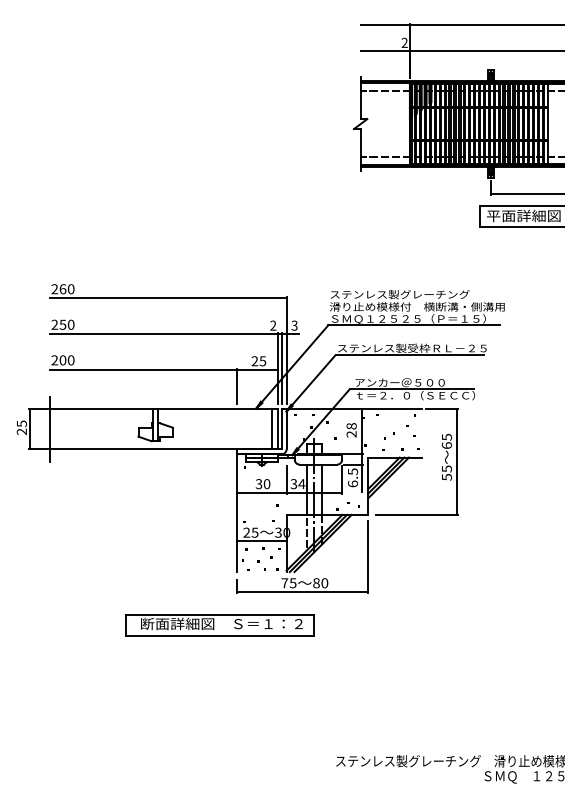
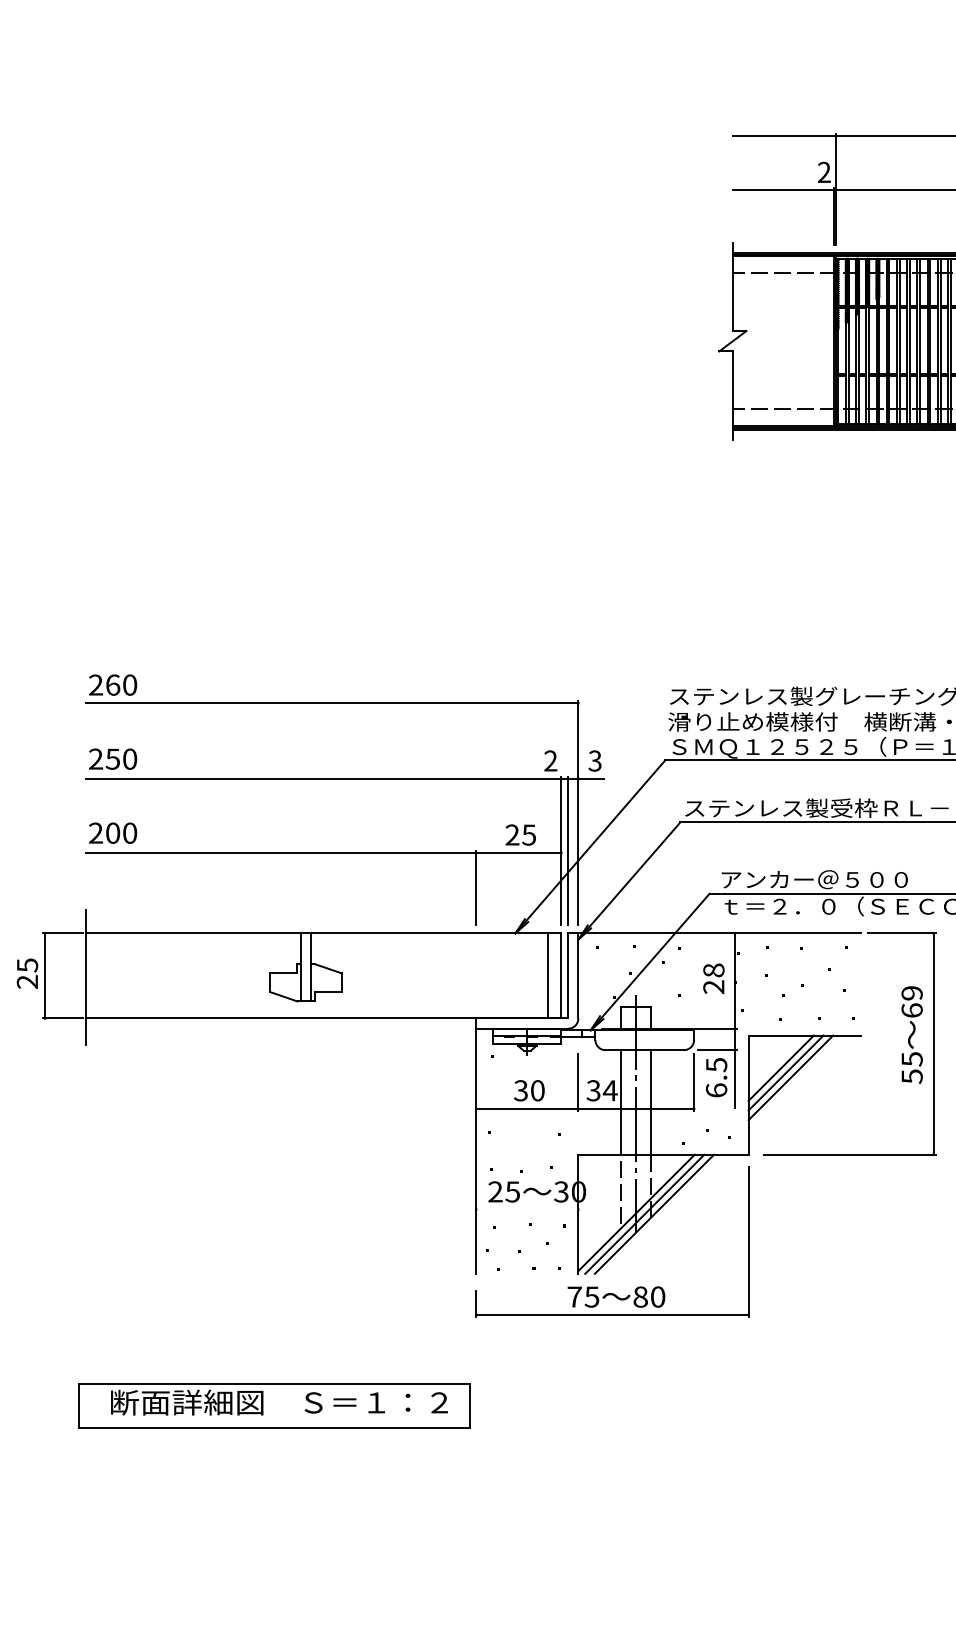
text: (446, 437) -> (911, 993), 65 -> 69
line: (261, 541) -> (526, 1210), removed
part: (219, 625) -> (274, 1405), moved

